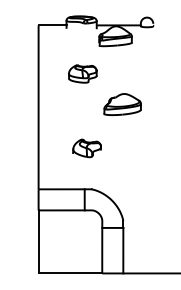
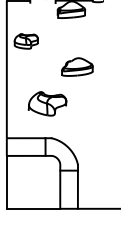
part: (82, 73) -> (26, 41), moved
part: (86, 148) -> (47, 103), size x1.6

